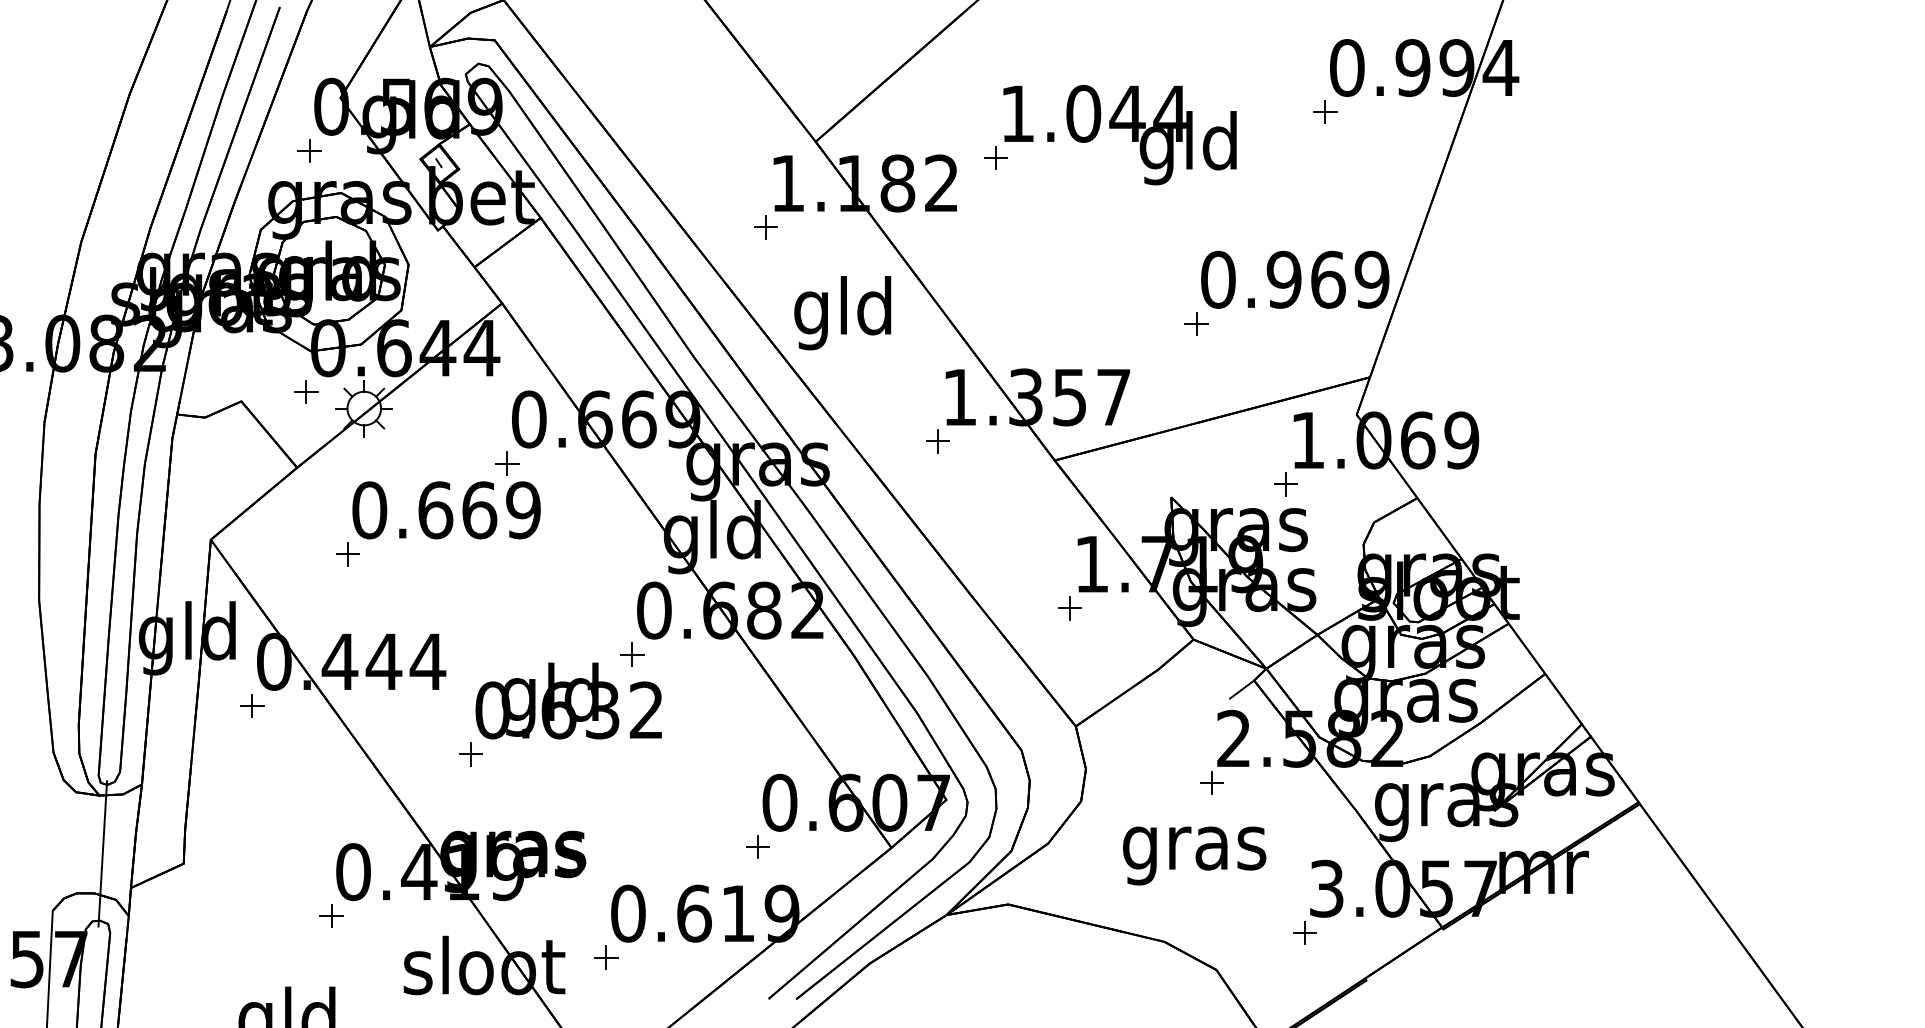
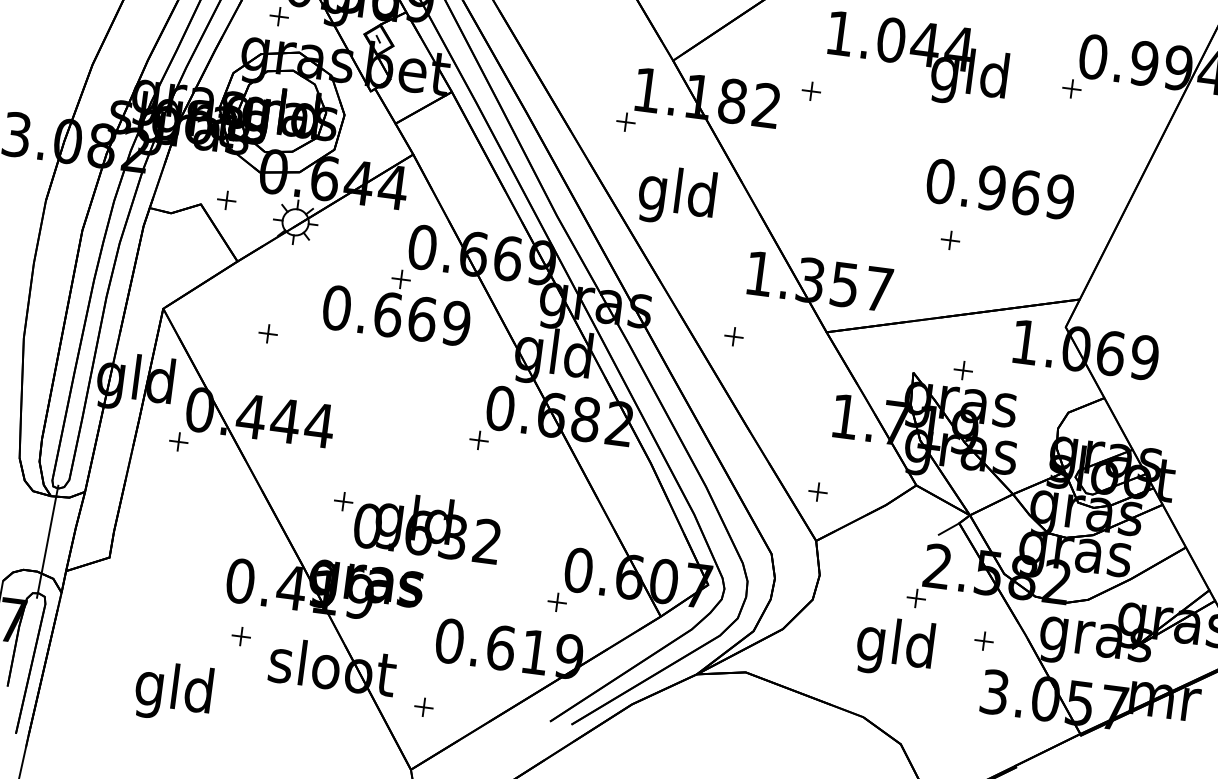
text: (1119, 135) -> (917, 60), moved
text: (1295, 279) -> (1000, 189), moved
part: (306, 391) -> (226, 199), moved
part: (937, 441) -> (733, 336), moved
part: (1285, 484) -> (962, 370), moved
text: (446, 510) -> (396, 315), moved
part: (1069, 608) -> (817, 492), moved
text: (568, 700) -> (427, 526), moved
text: (1194, 848) -> (896, 647), gras -> gld
part: (331, 915) -> (241, 636), moved
part: (1304, 932) -> (983, 640), moved
part: (606, 957) -> (423, 707), moved

